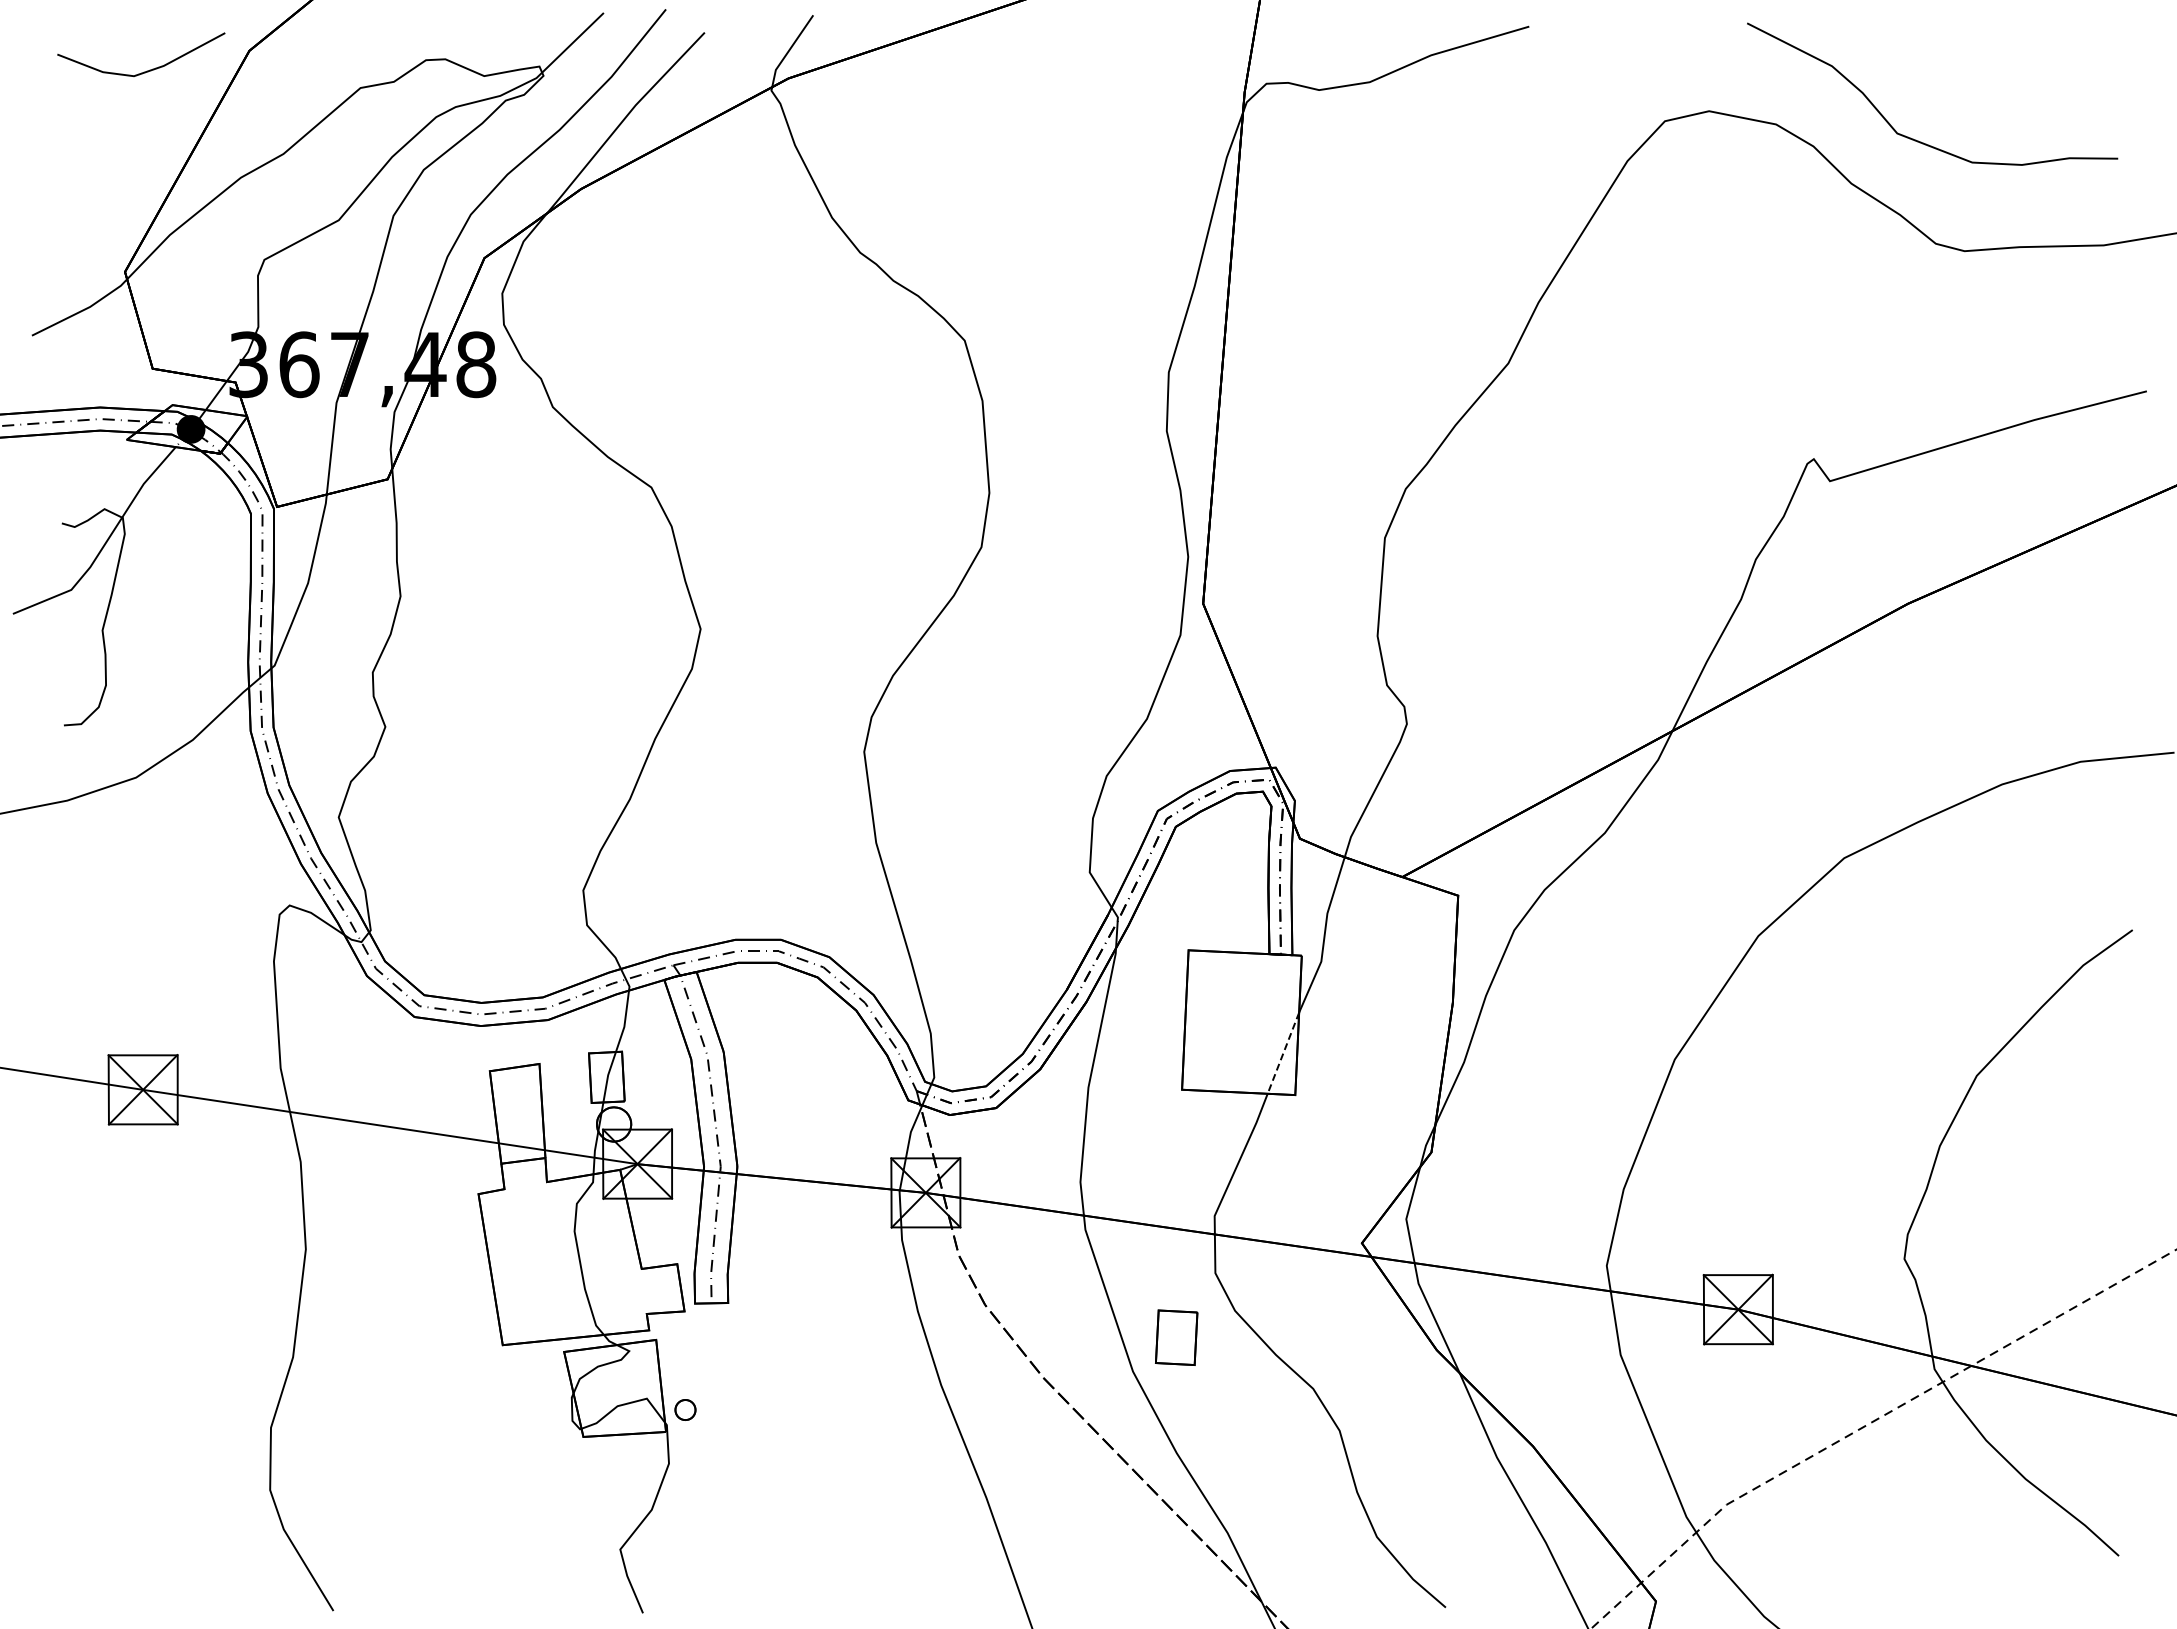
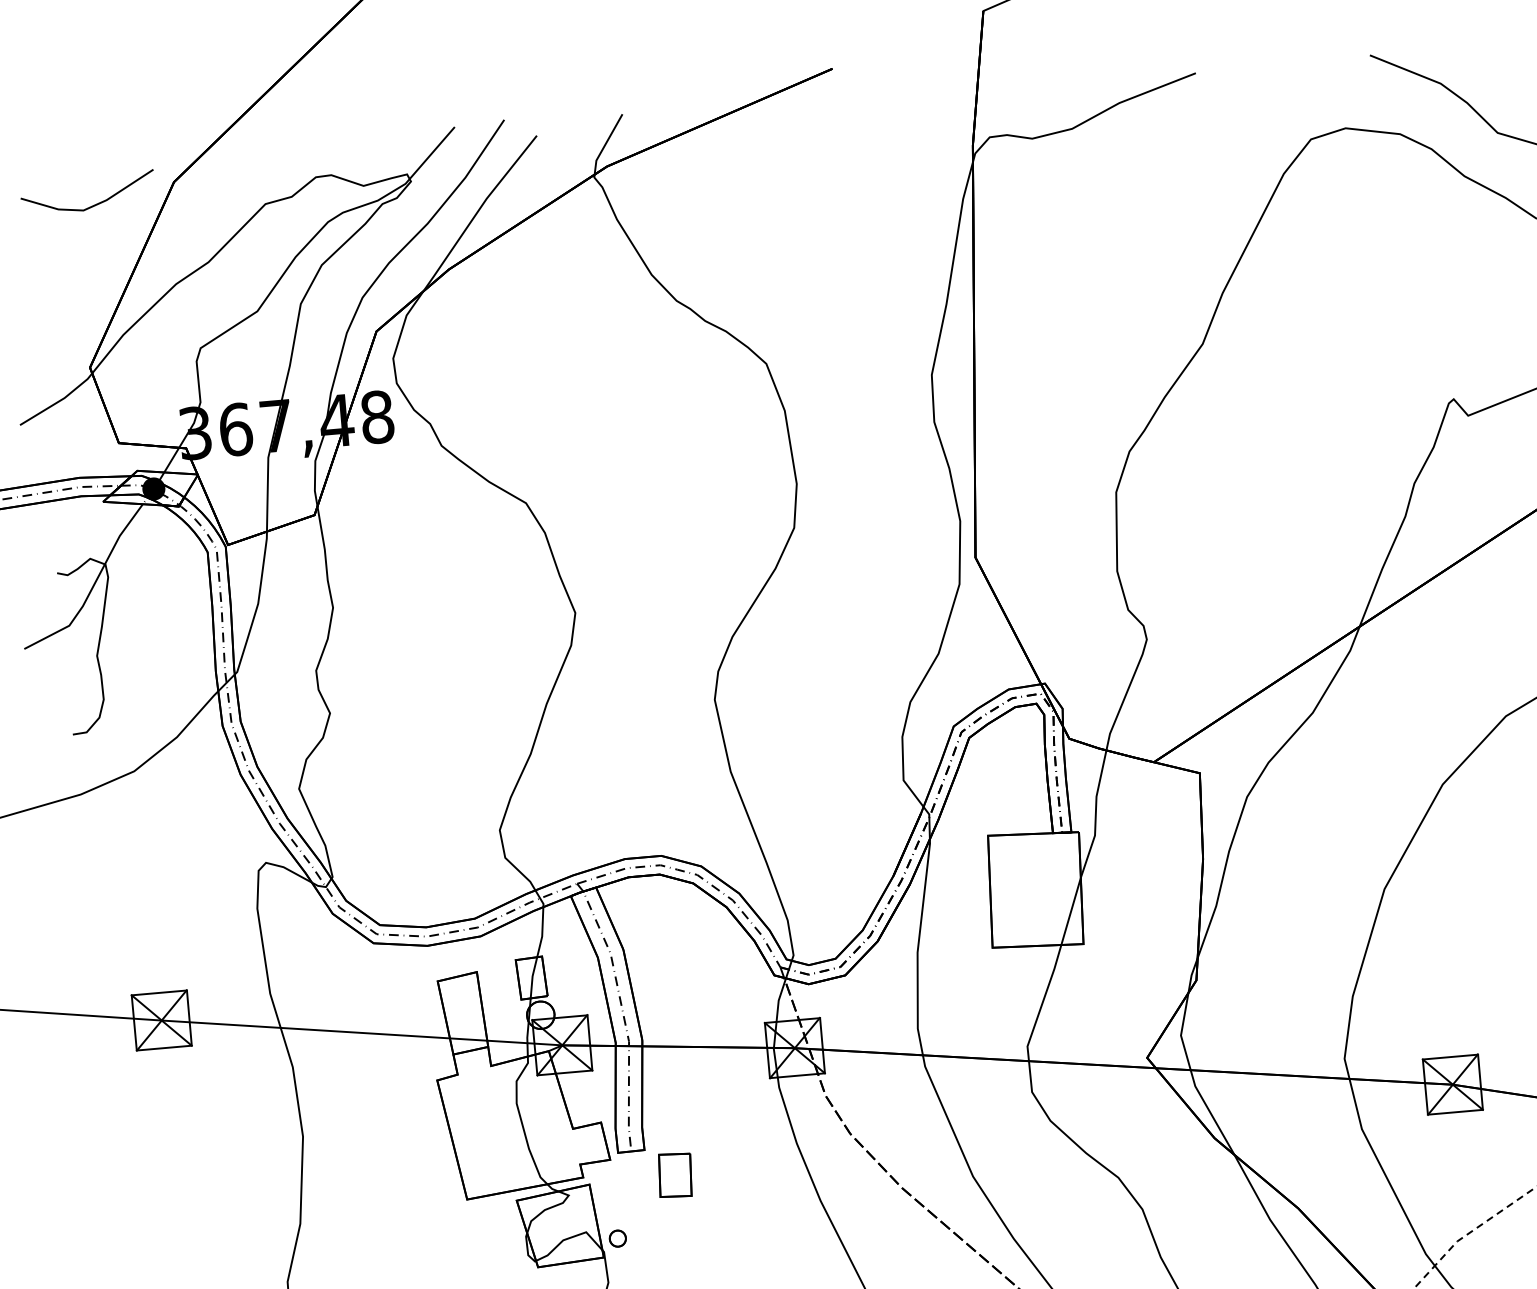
line: (1283, 1053) -> (1071, 911), dashed -> solid
part: (1176, 1337) -> (675, 1175), moved

